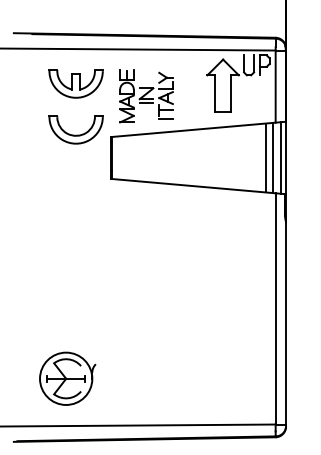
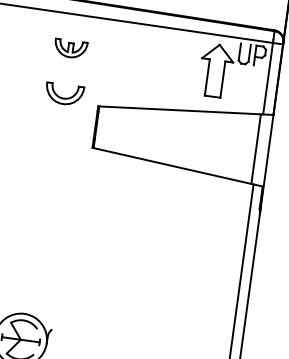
part: (75, 83) -> (70, 48), size x0.6
part: (146, 96) -> (138, 70), removed
part: (75, 129) -> (63, 94), size x0.7
line: (265, 157) -> (248, 147), removed
line: (280, 157) -> (263, 149), removed

